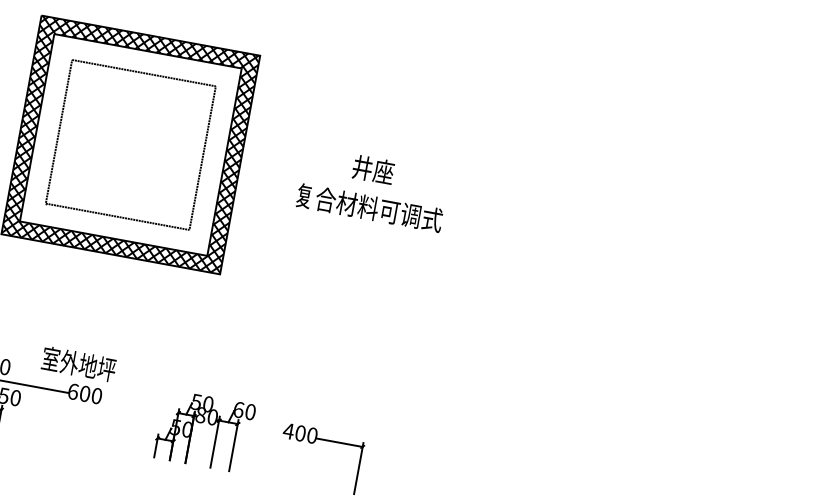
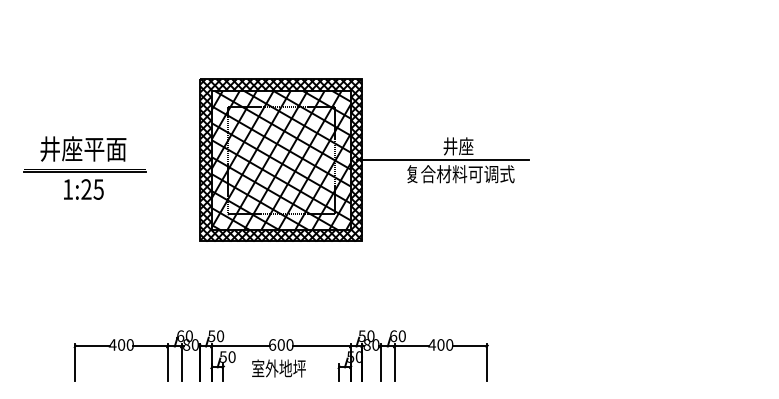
hatch: (129, 144) -> (280, 160), added
line: (348, 184) -> (442, 160), added
text: (78, 364) -> (278, 368), moved
line: (138, 405) -> (321, 346), added
line: (260, 428) -> (411, 346), added

